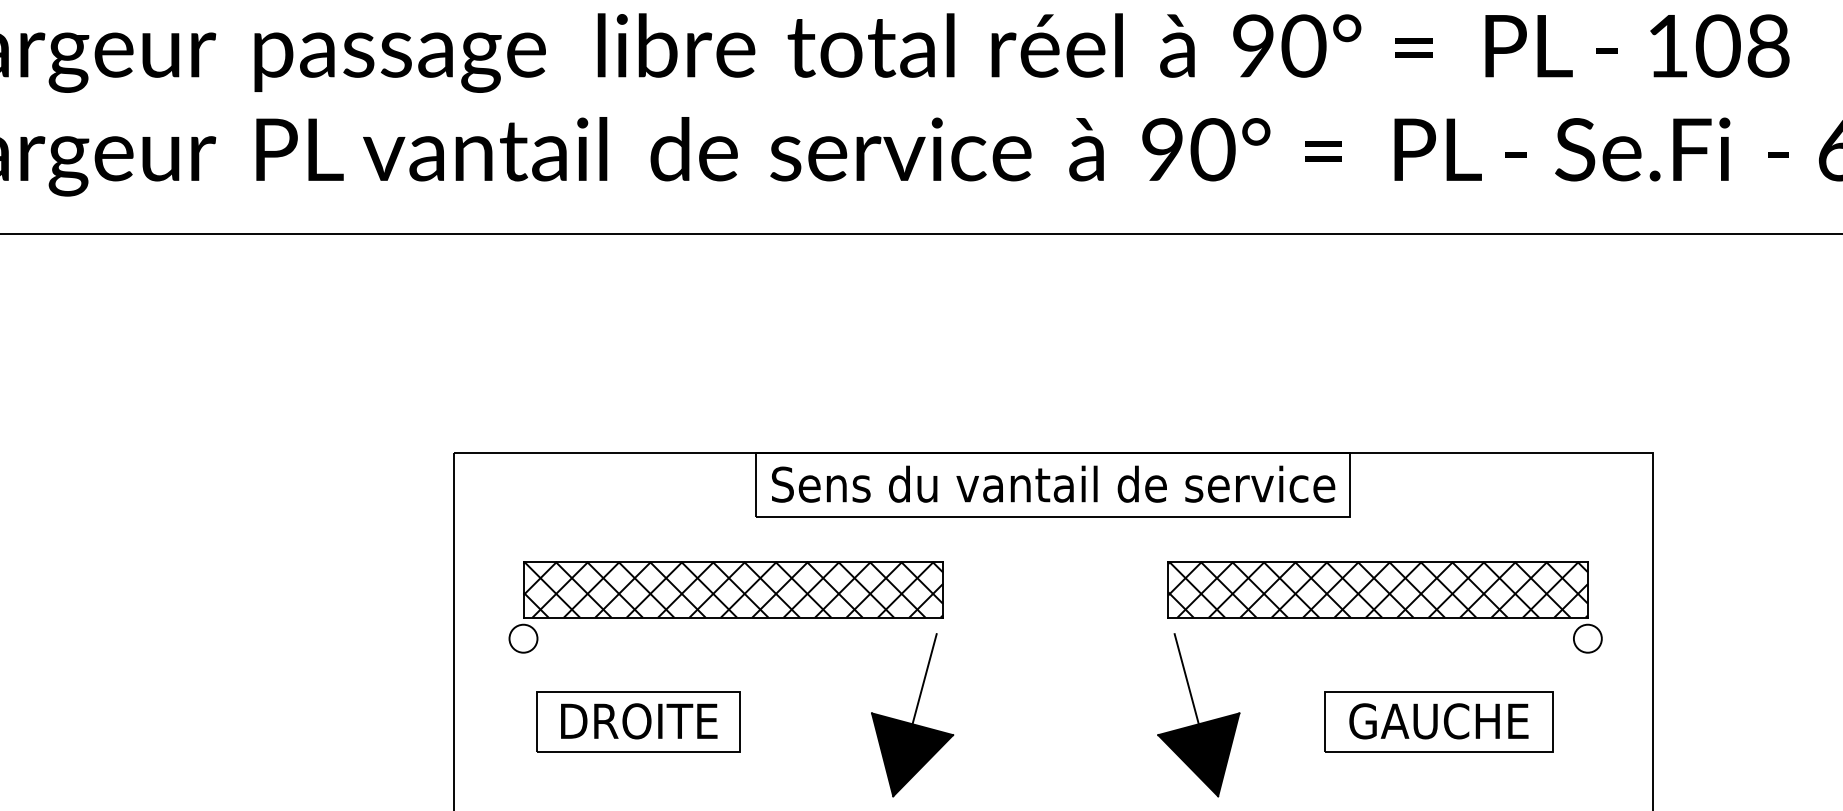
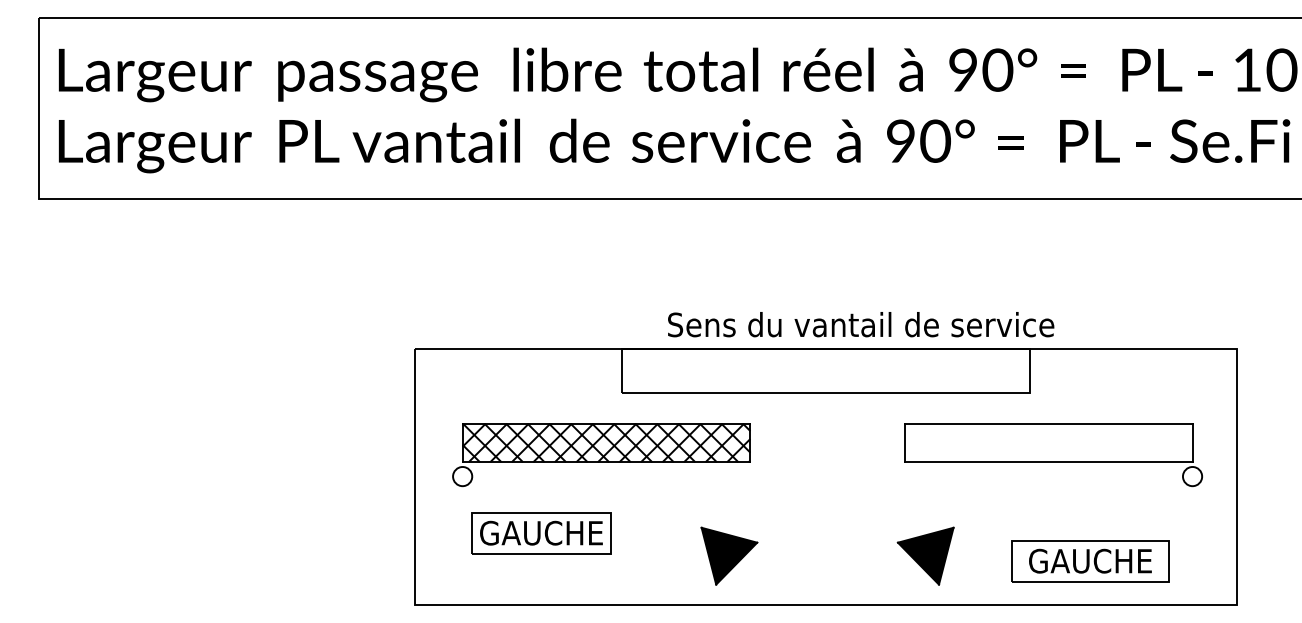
text: (1054, 484) -> (861, 324), moved
hatch: (1377, 589) -> (1048, 442), removed
line: (924, 679) -> (737, 504), removed
line: (1186, 679) -> (917, 504), removed
text: (638, 720) -> (541, 532), DROITE -> GAUCHE
part: (1439, 721) -> (1090, 561), moved

